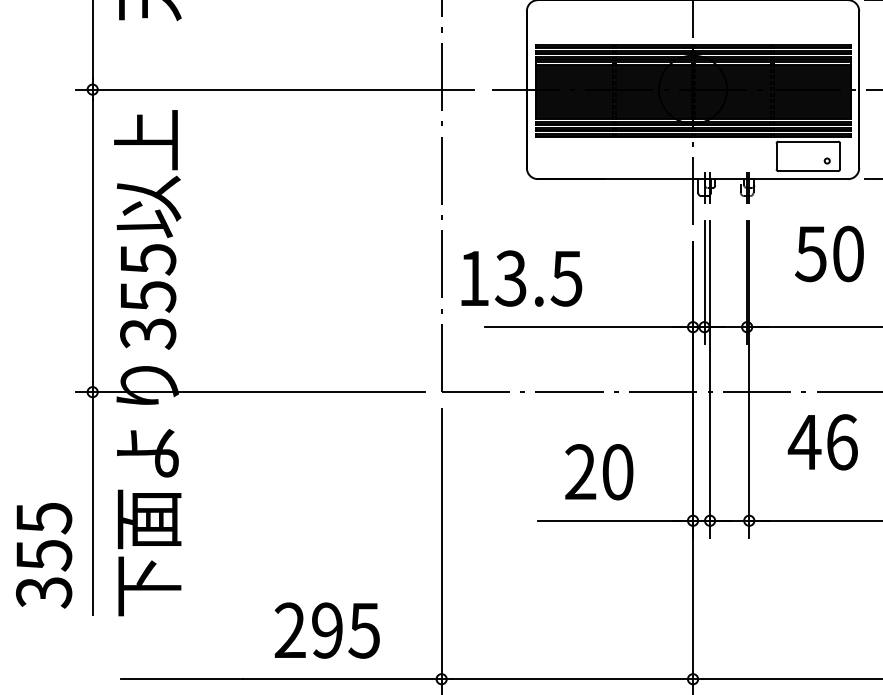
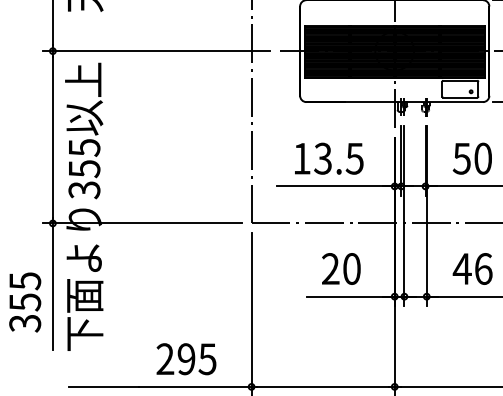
text: (827, 253) -> (471, 158), moved
text: (522, 278) -> (329, 158), moved
text: (822, 441) -> (472, 268), moved
text: (44, 555) -> (25, 302), moved

